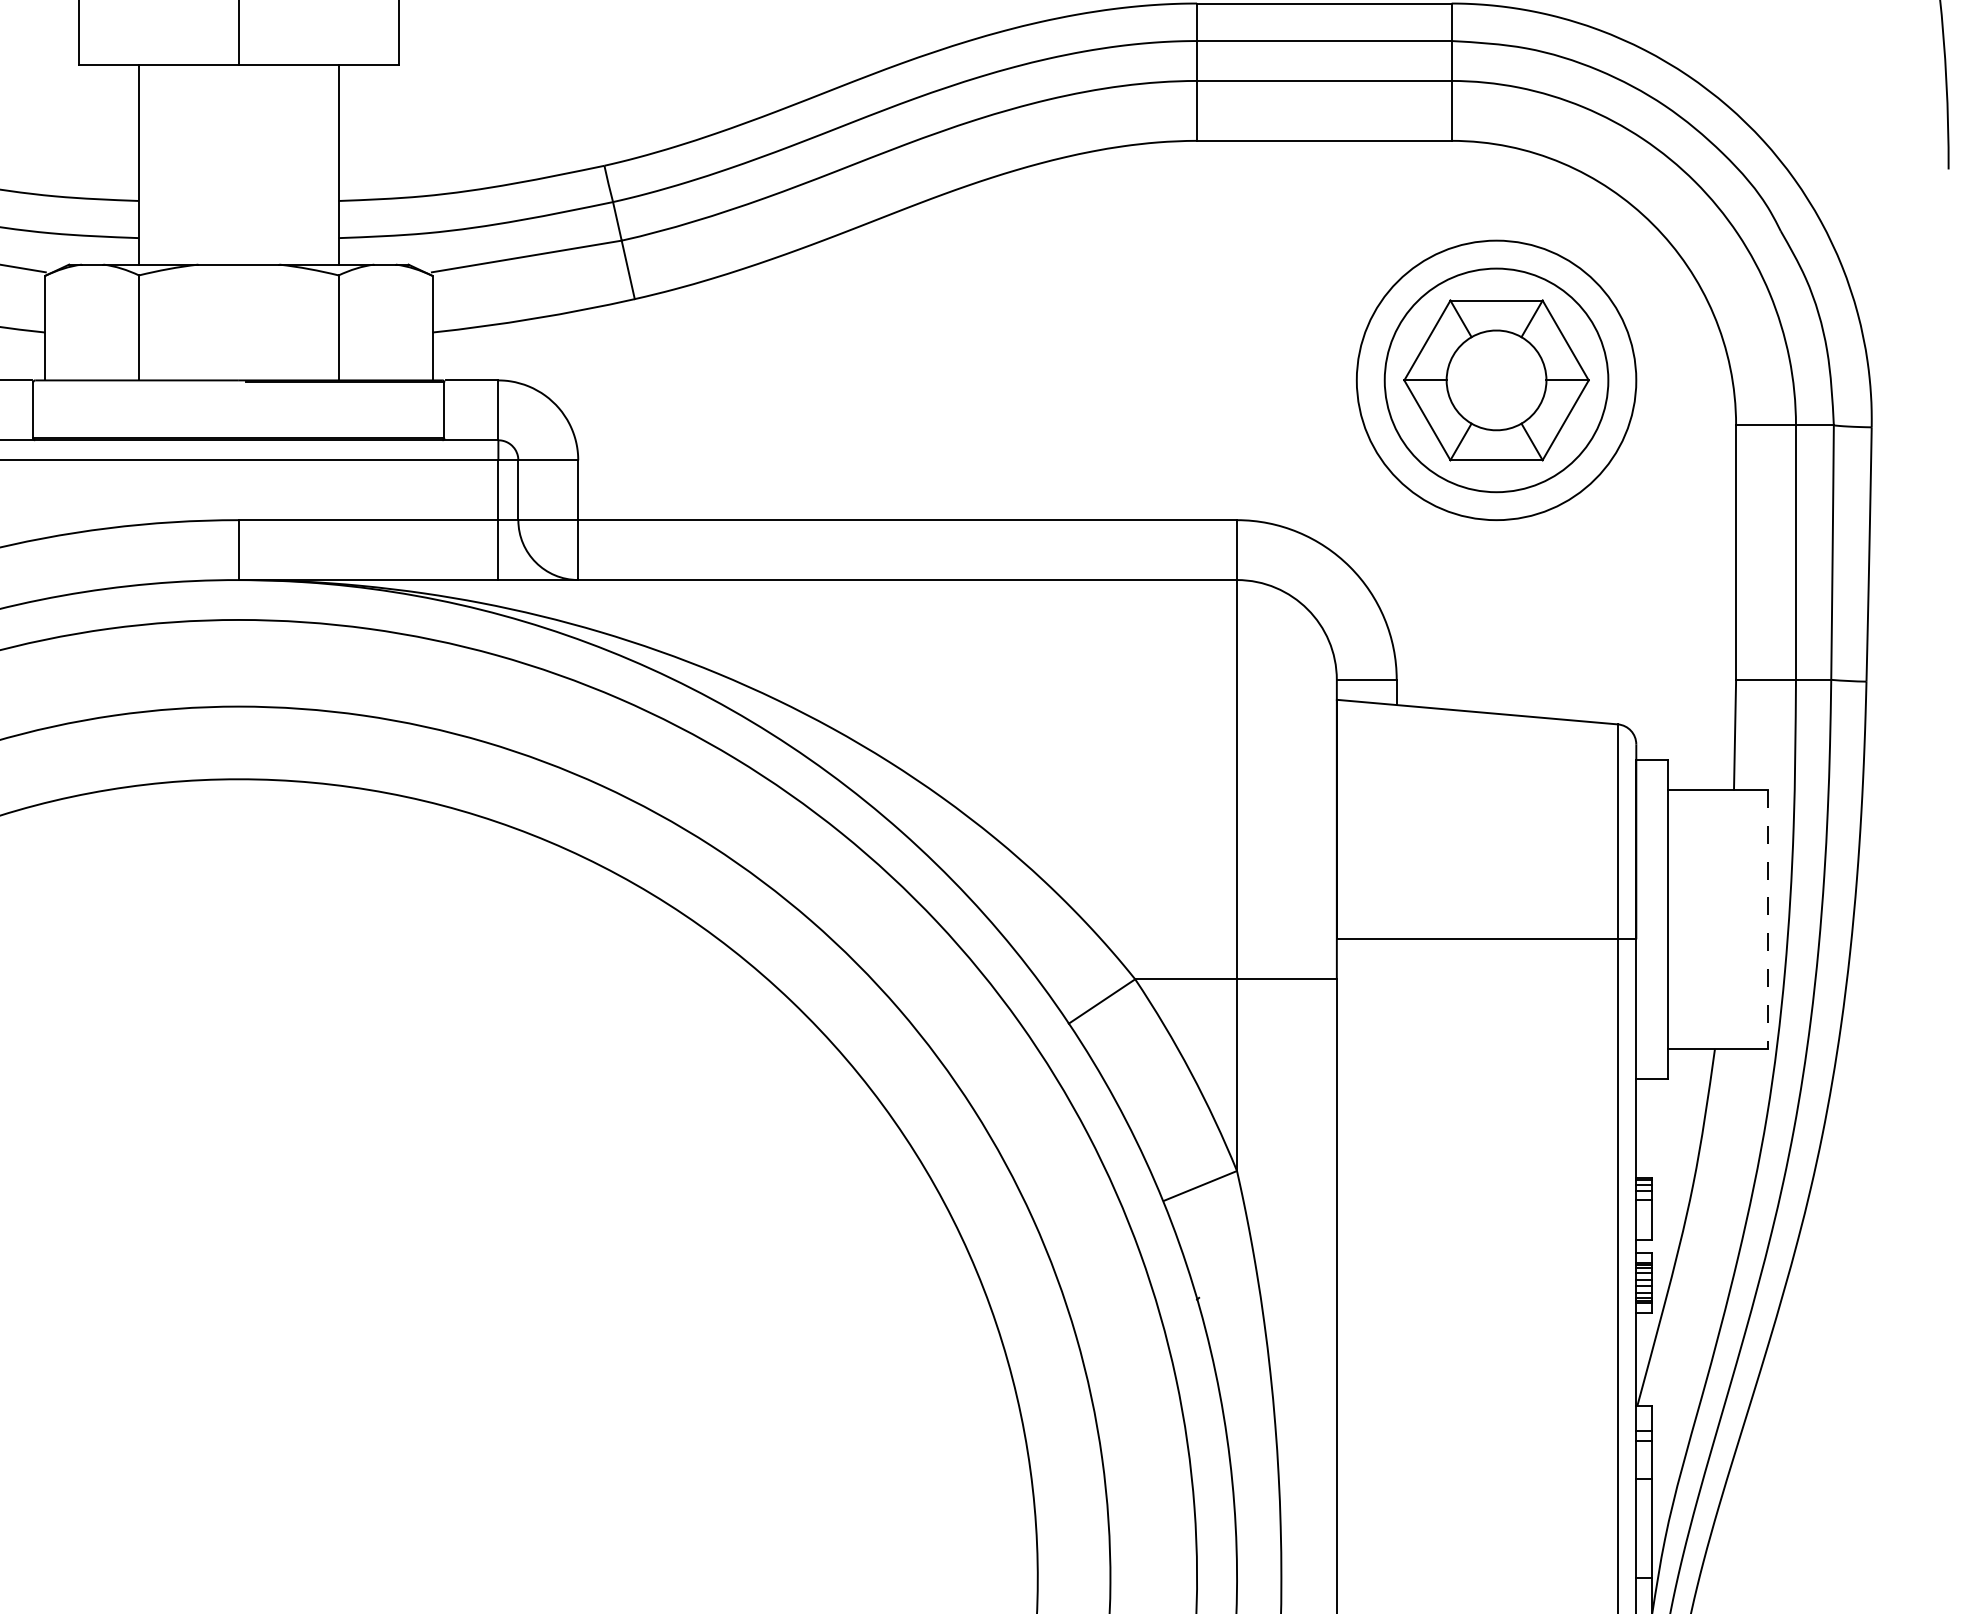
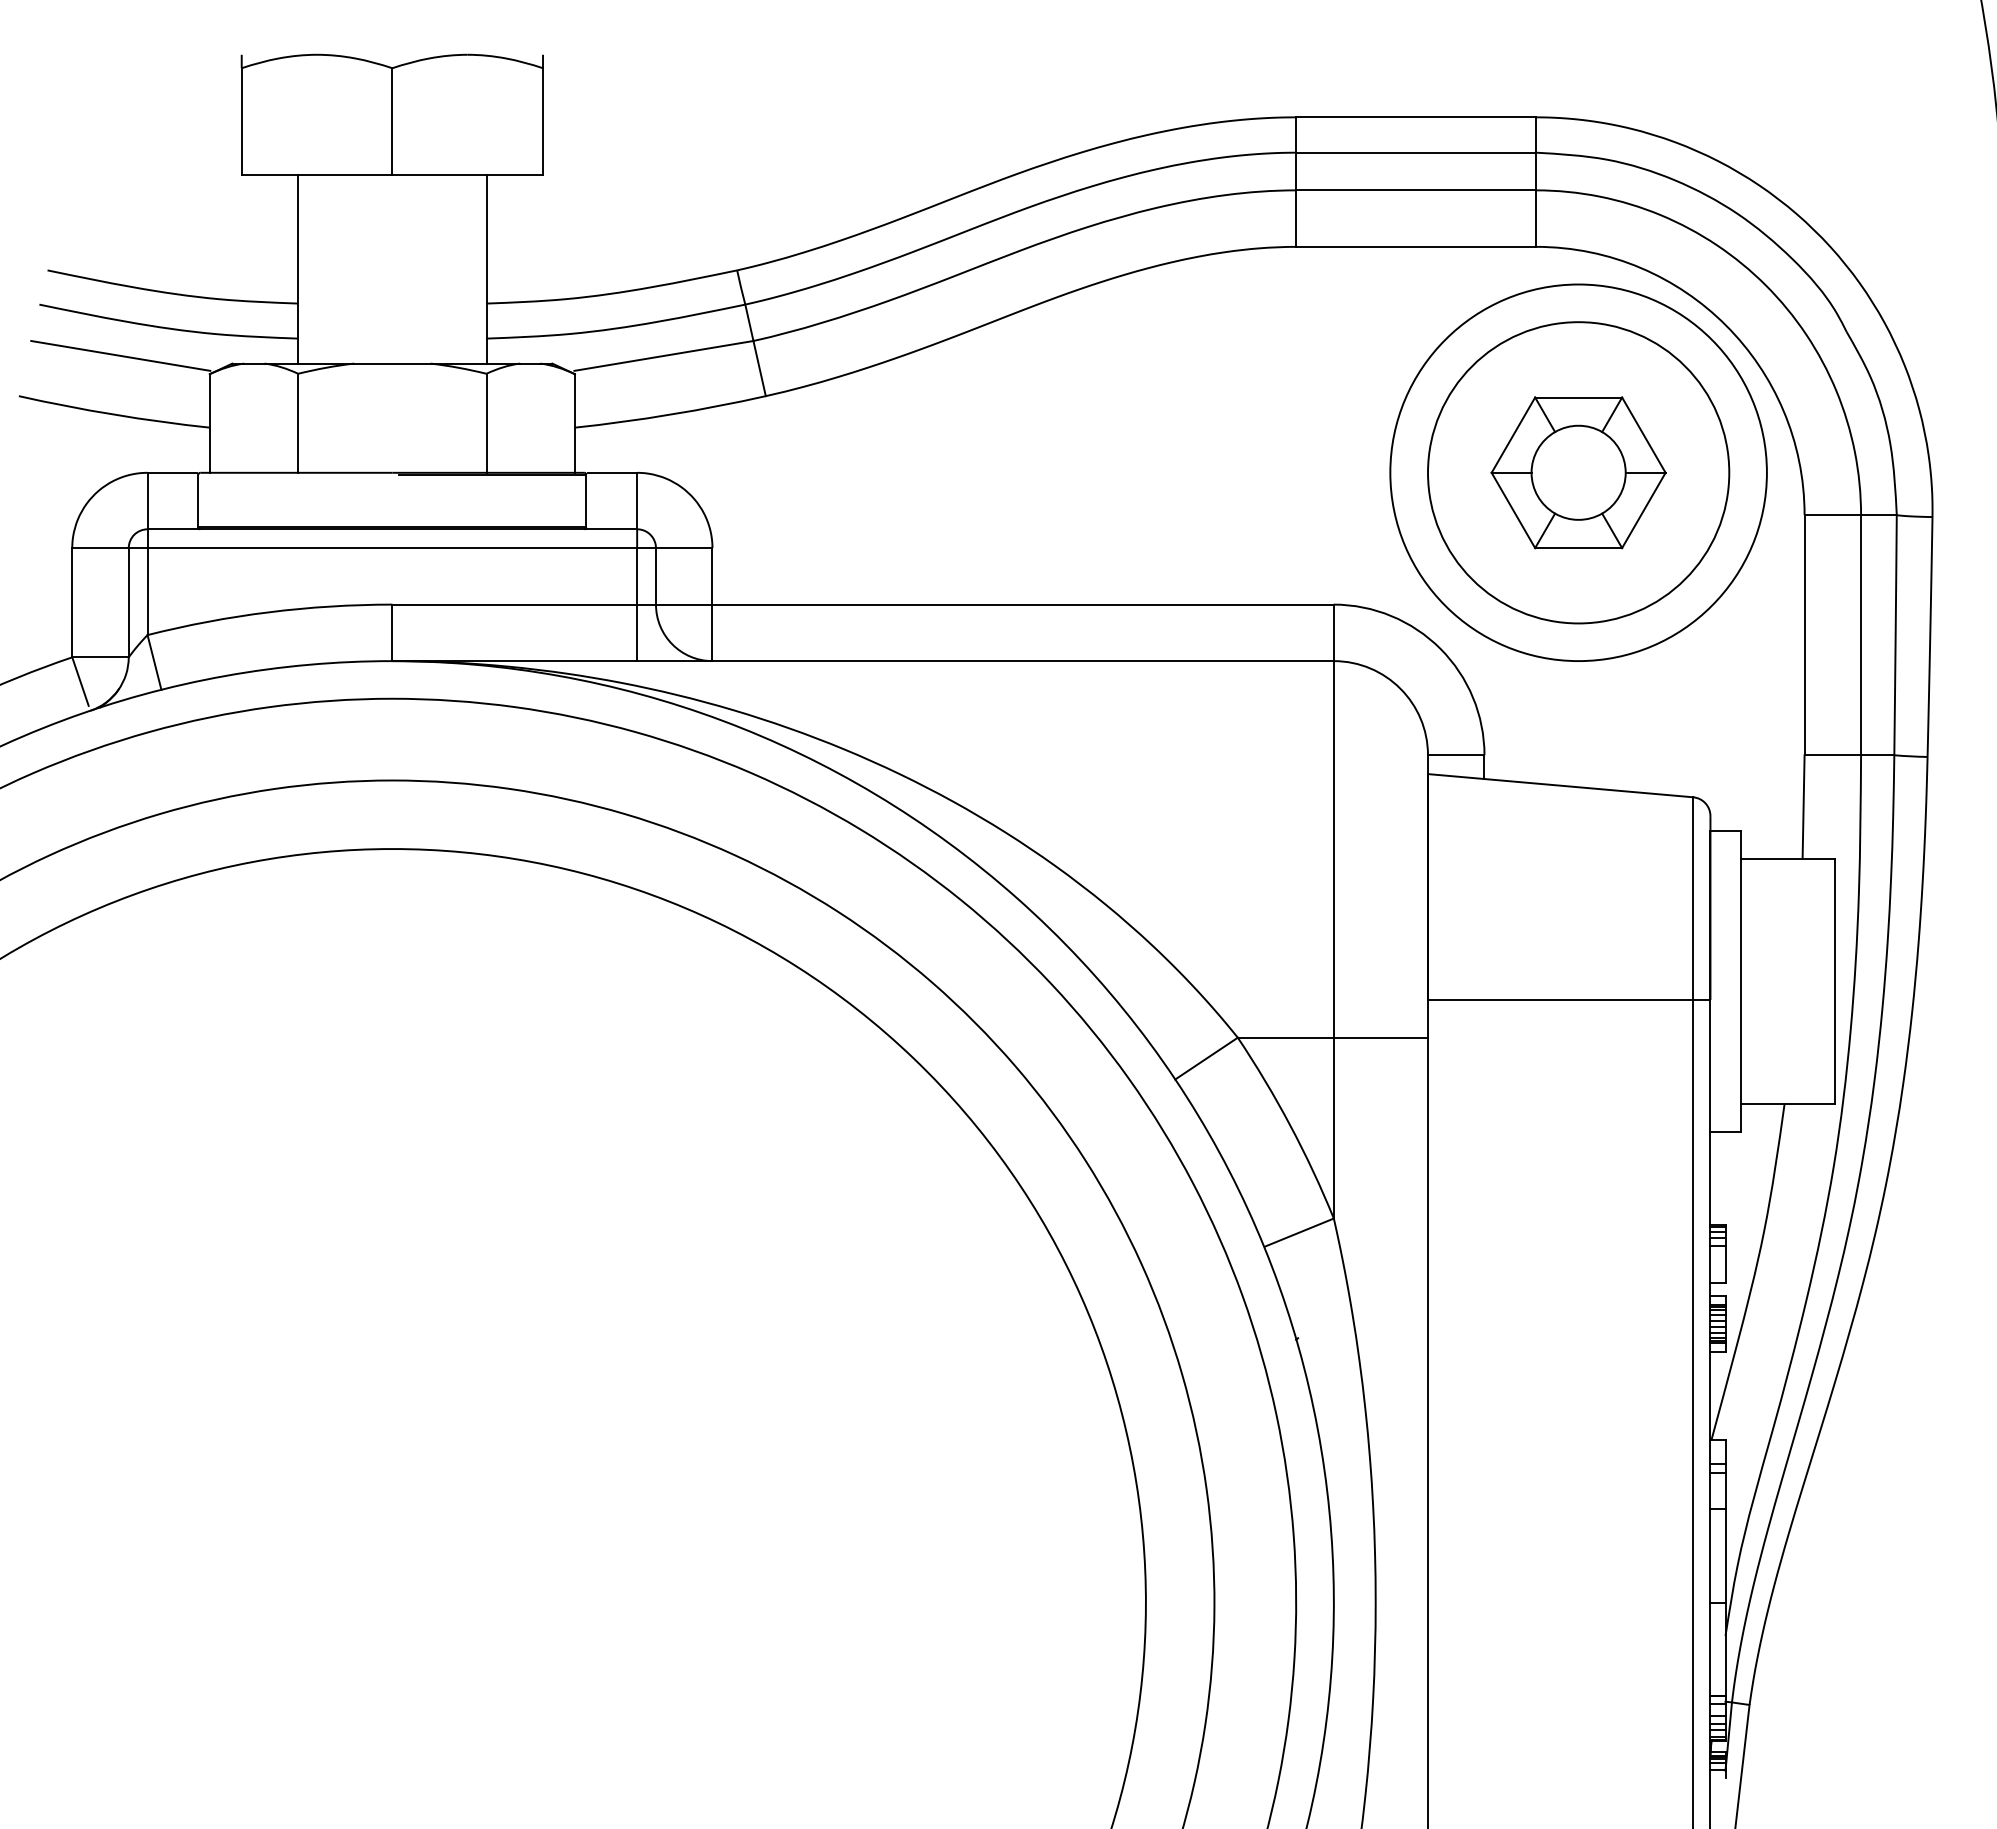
circle: (1496, 380) -> (1578, 472), size x1.43
circle: (1496, 380) -> (1578, 472), size x1.43
line: (1767, 919) -> (1834, 981), dashed -> solid

